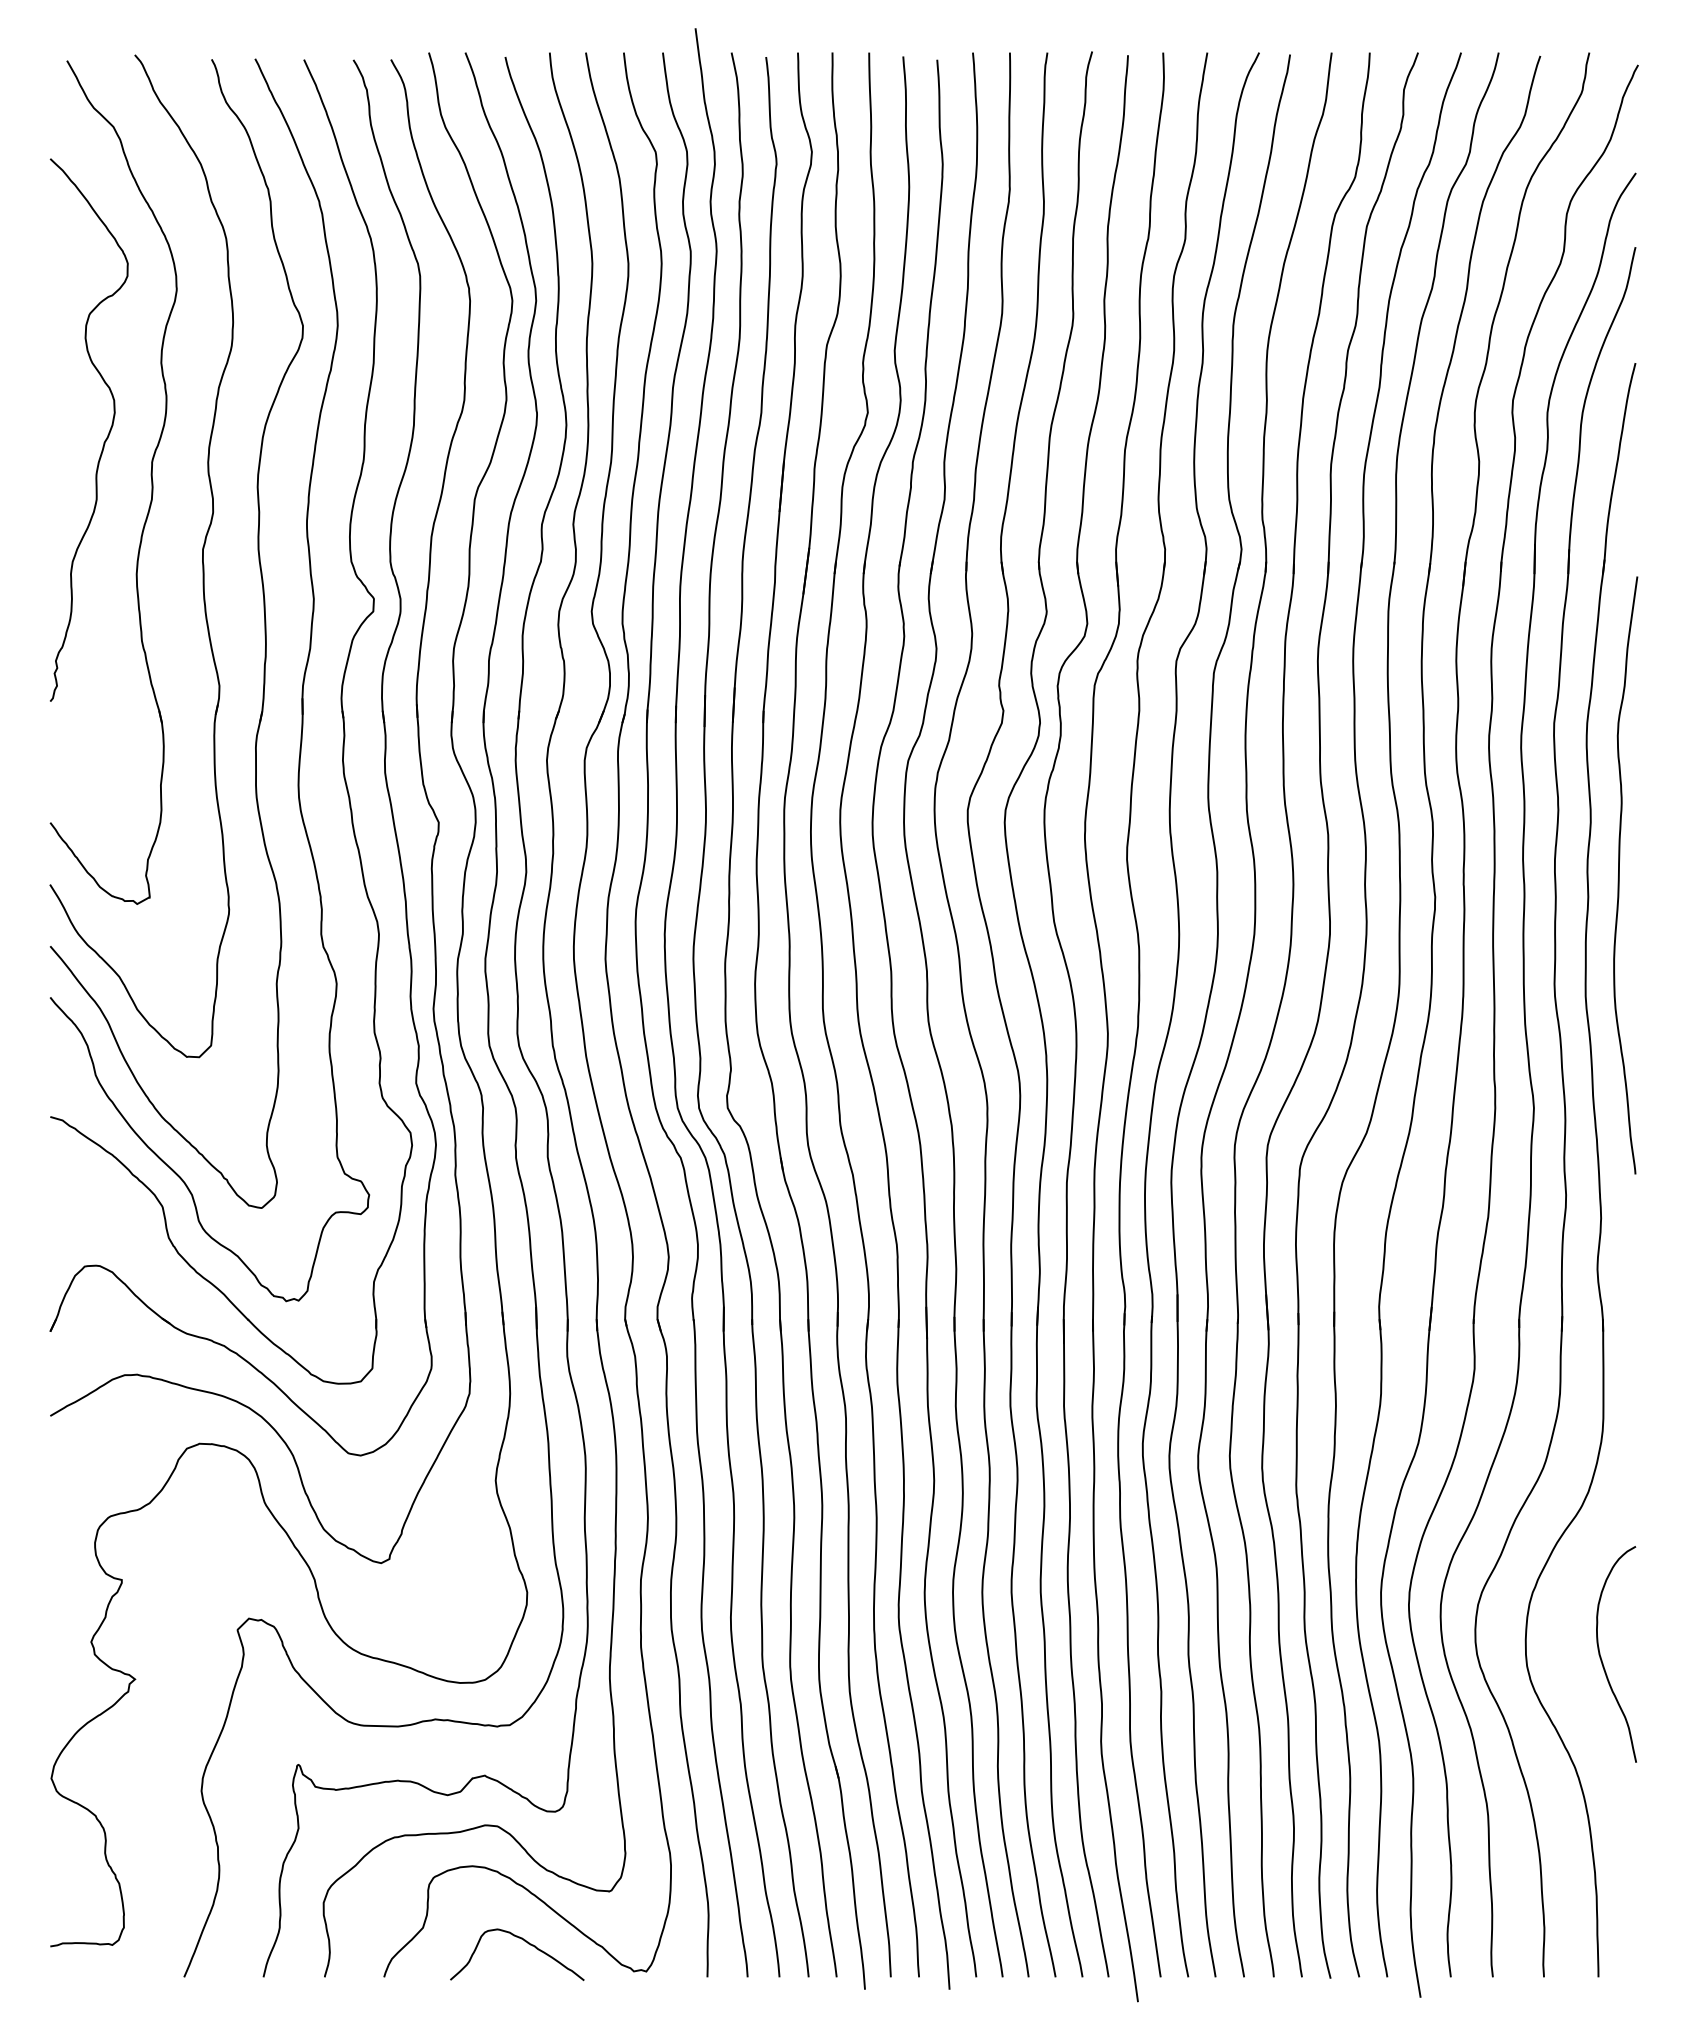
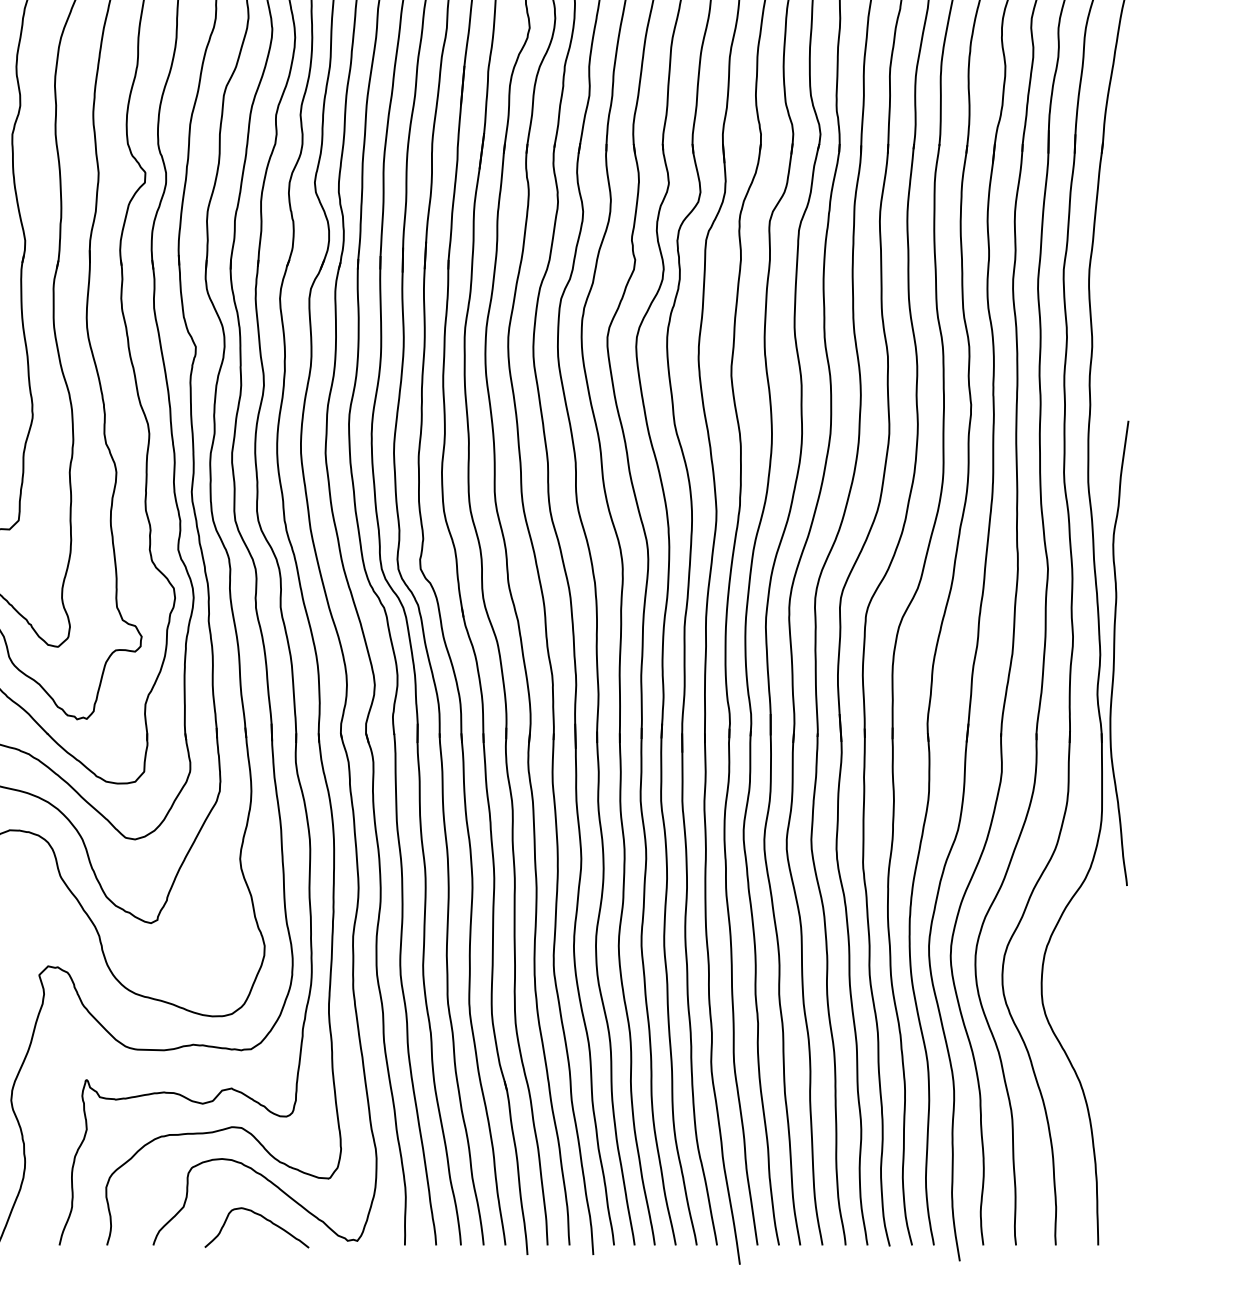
curve: (1619, 875) -> (1114, 653), moved
curve: (1602, 1659) -> (1101, 998), removed

